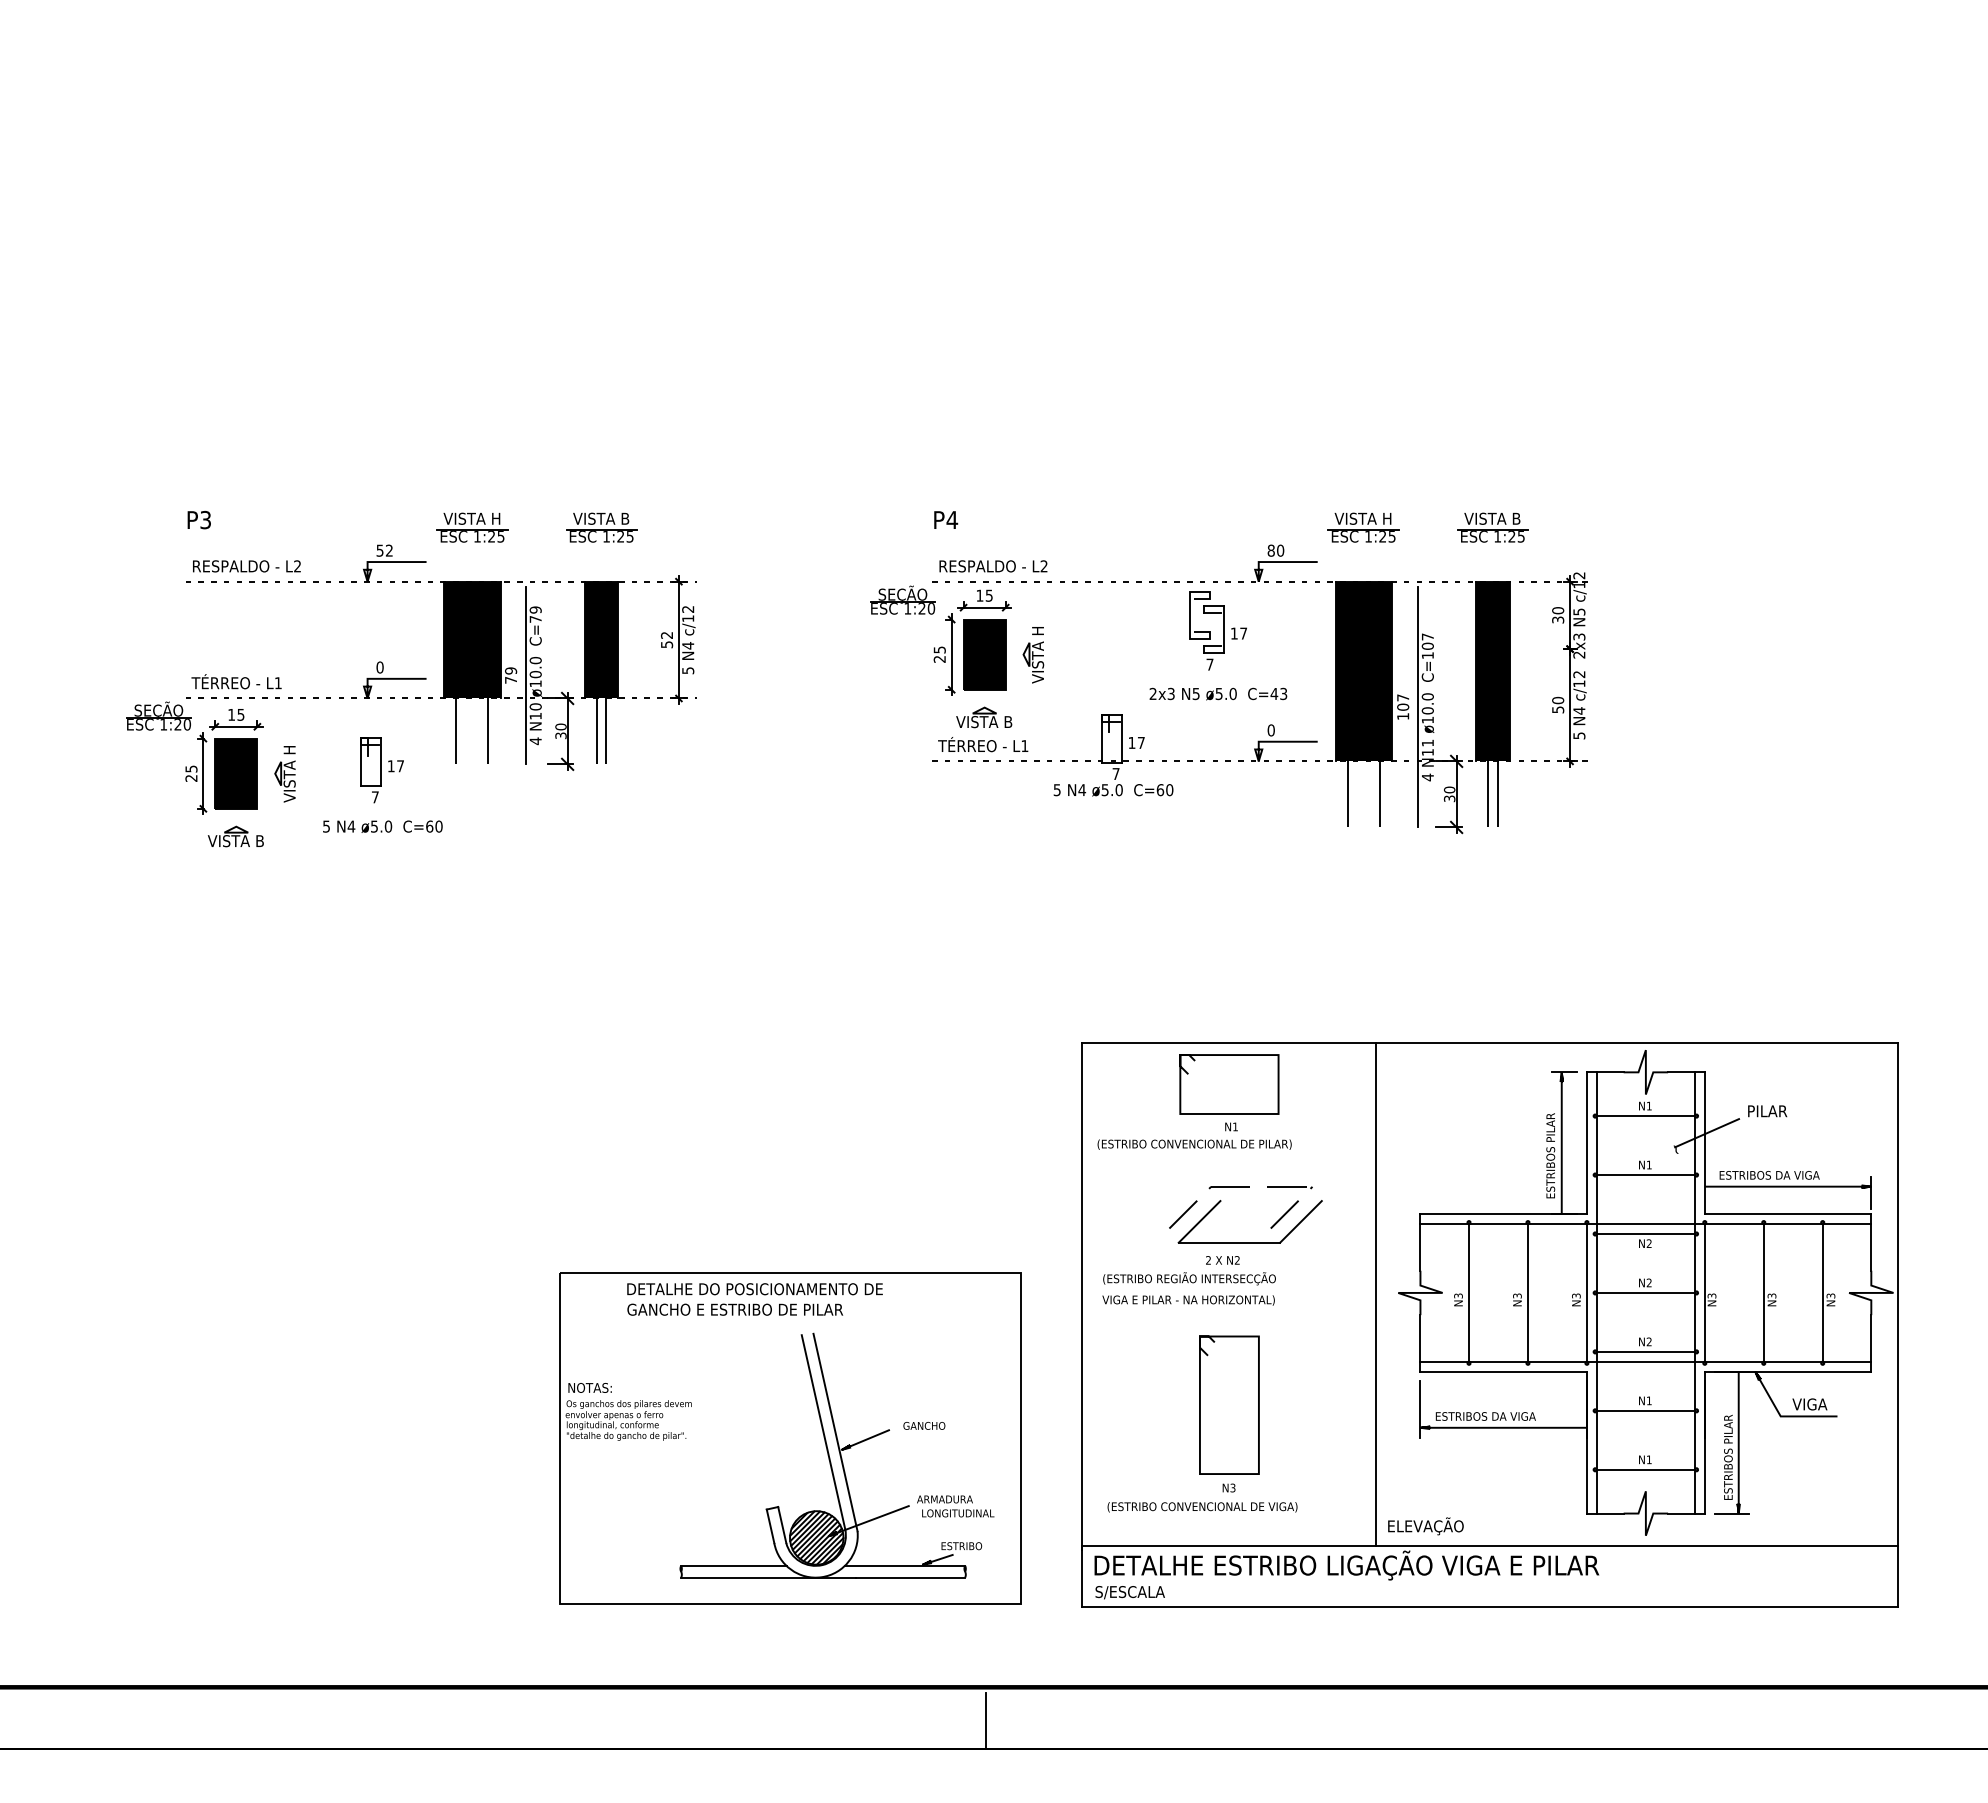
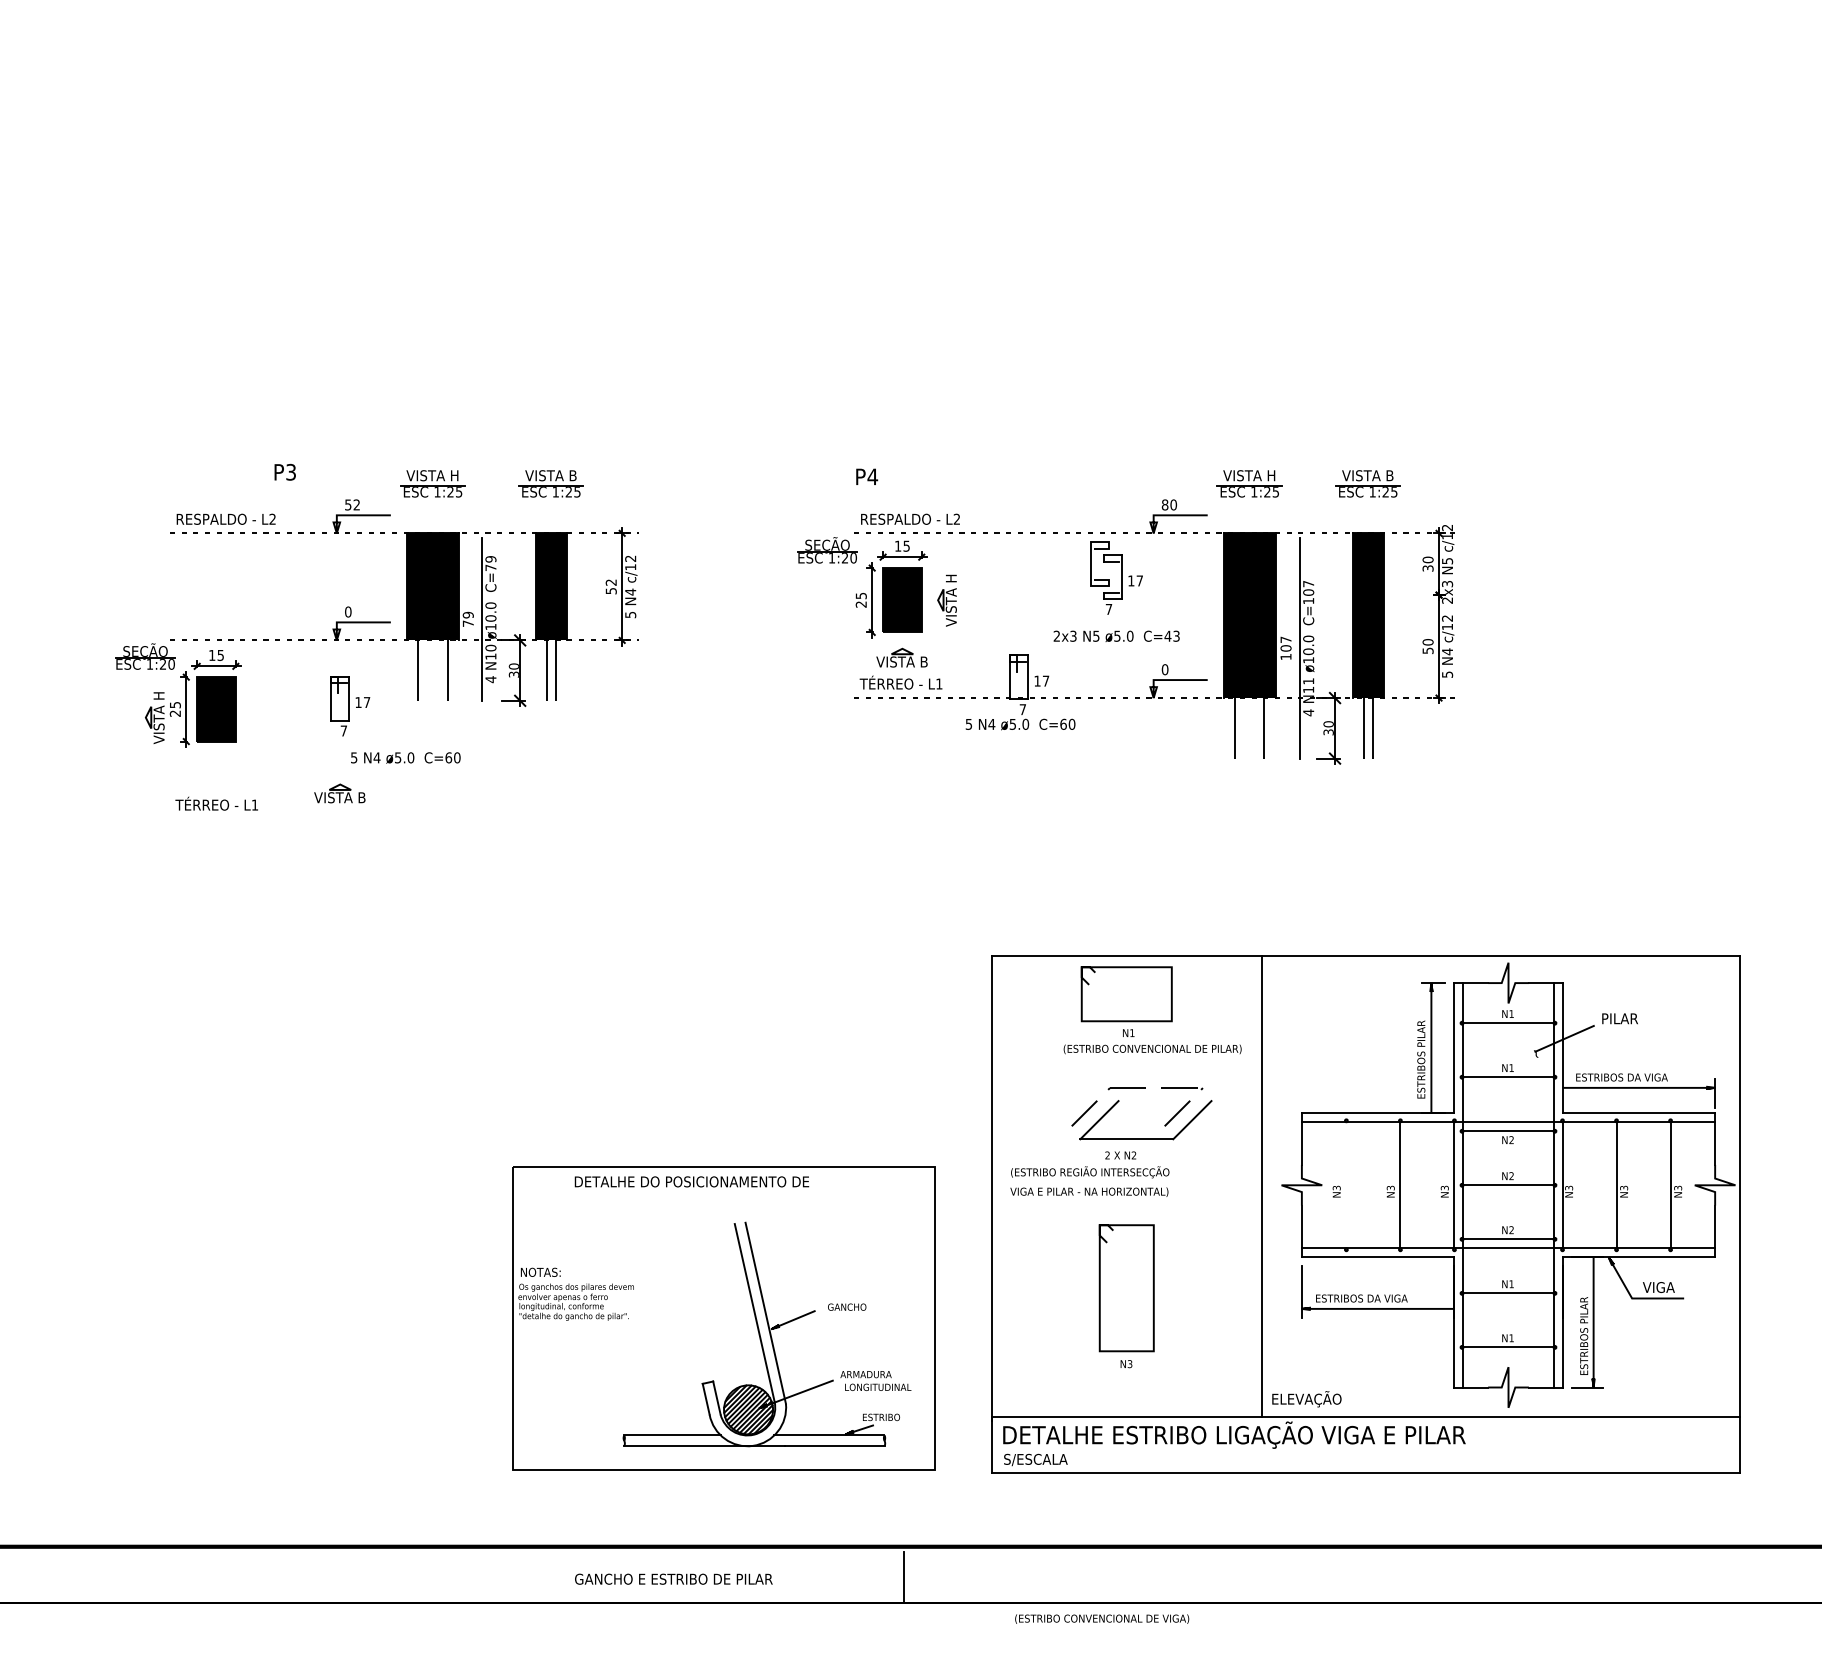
text: (198, 520) -> (284, 472), moved
text: (236, 681) -> (216, 803), moved
part: (284, 774) -> (154, 718), moved
text: (382, 826) -> (405, 757), moved
part: (235, 836) -> (339, 793), moved
text: (1194, 1144) -> (1152, 1049), moved
line: (1469, 1292) -> (1346, 1184), removed
text: (735, 1309) -> (674, 1579), moved
text: (1202, 1507) -> (1102, 1619), moved

